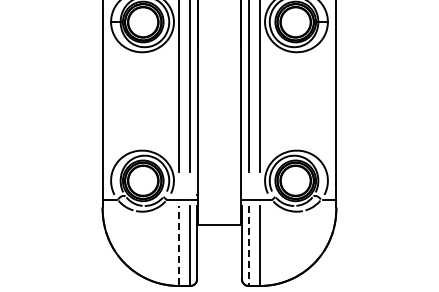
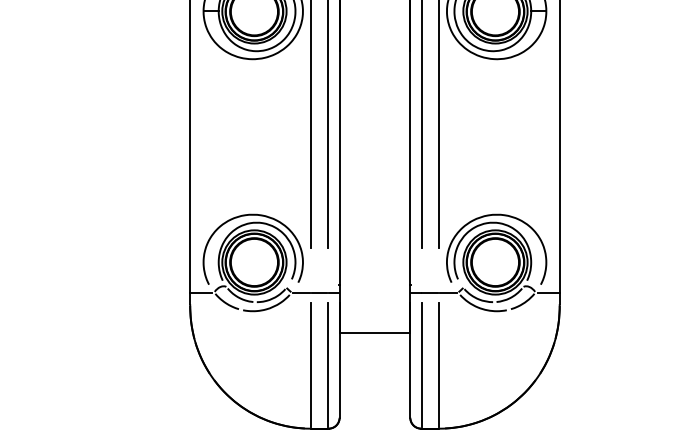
line: (178, 245) -> (310, 364), dashed -> solid
line: (248, 246) -> (420, 366), dashed -> solid

